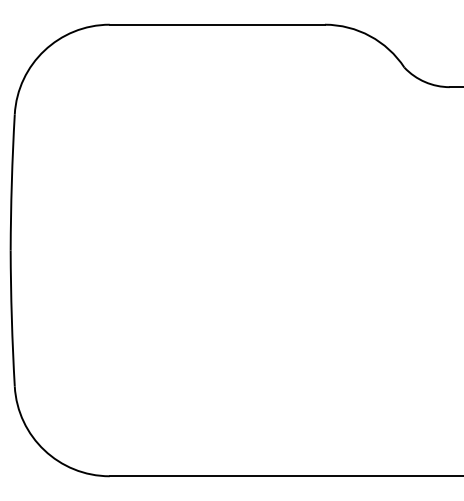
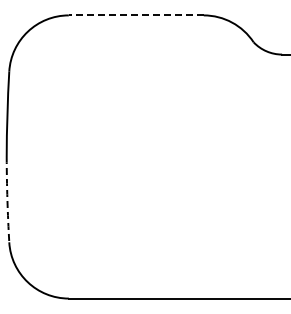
line: (216, 24) -> (135, 15), solid -> dashed
arc: (11, 318) -> (7, 199), solid -> dashed

